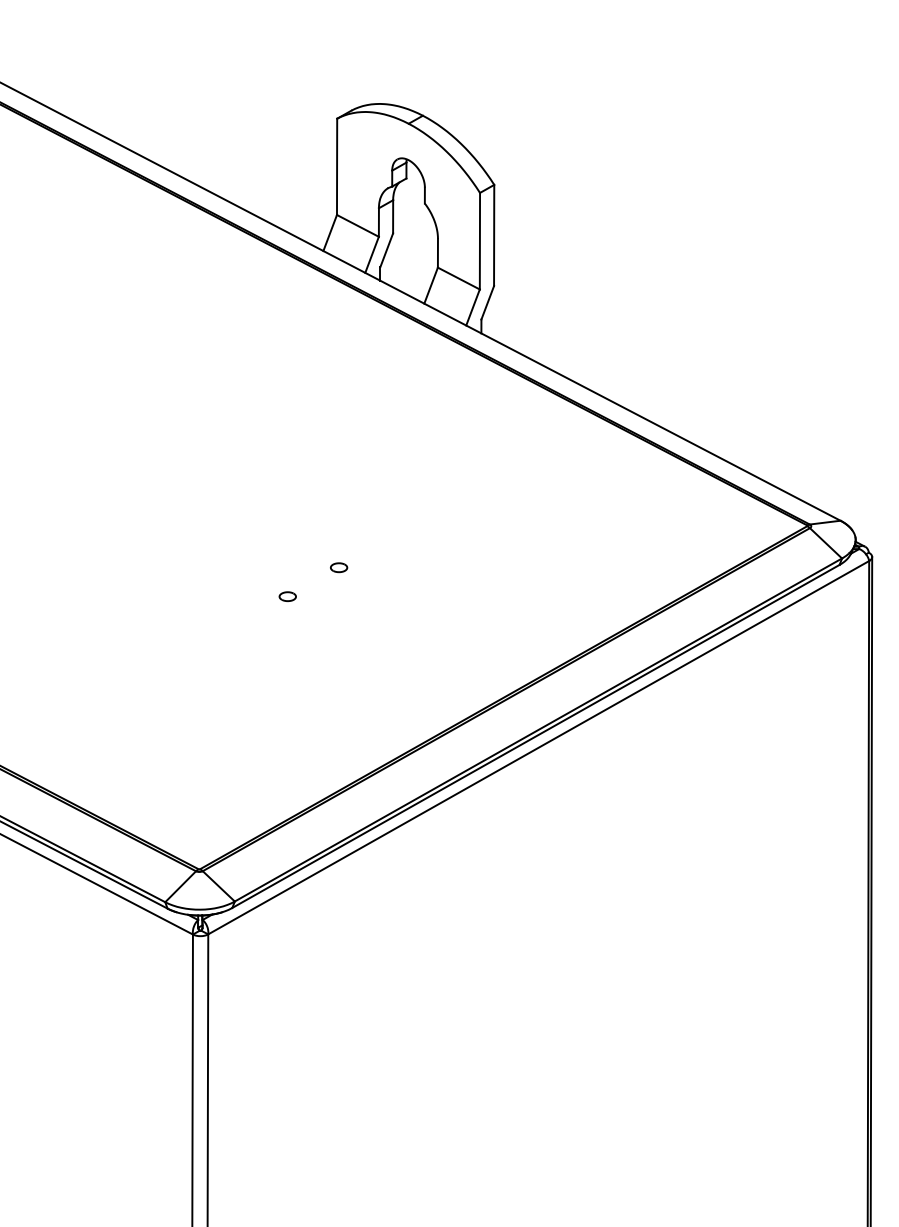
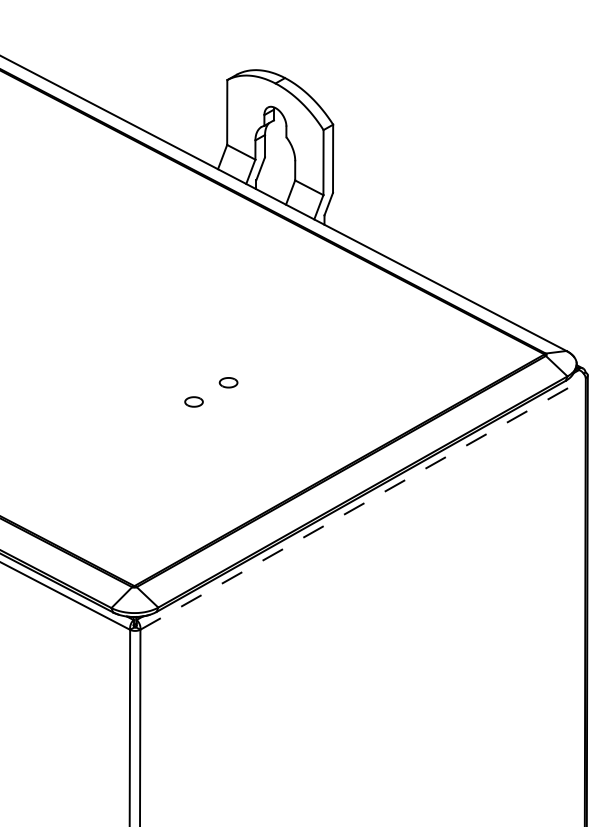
part: (338, 567) -> (228, 382), size x1.6
part: (287, 597) -> (193, 402), size x1.6
line: (539, 747) -> (363, 503), solid -> dashed

